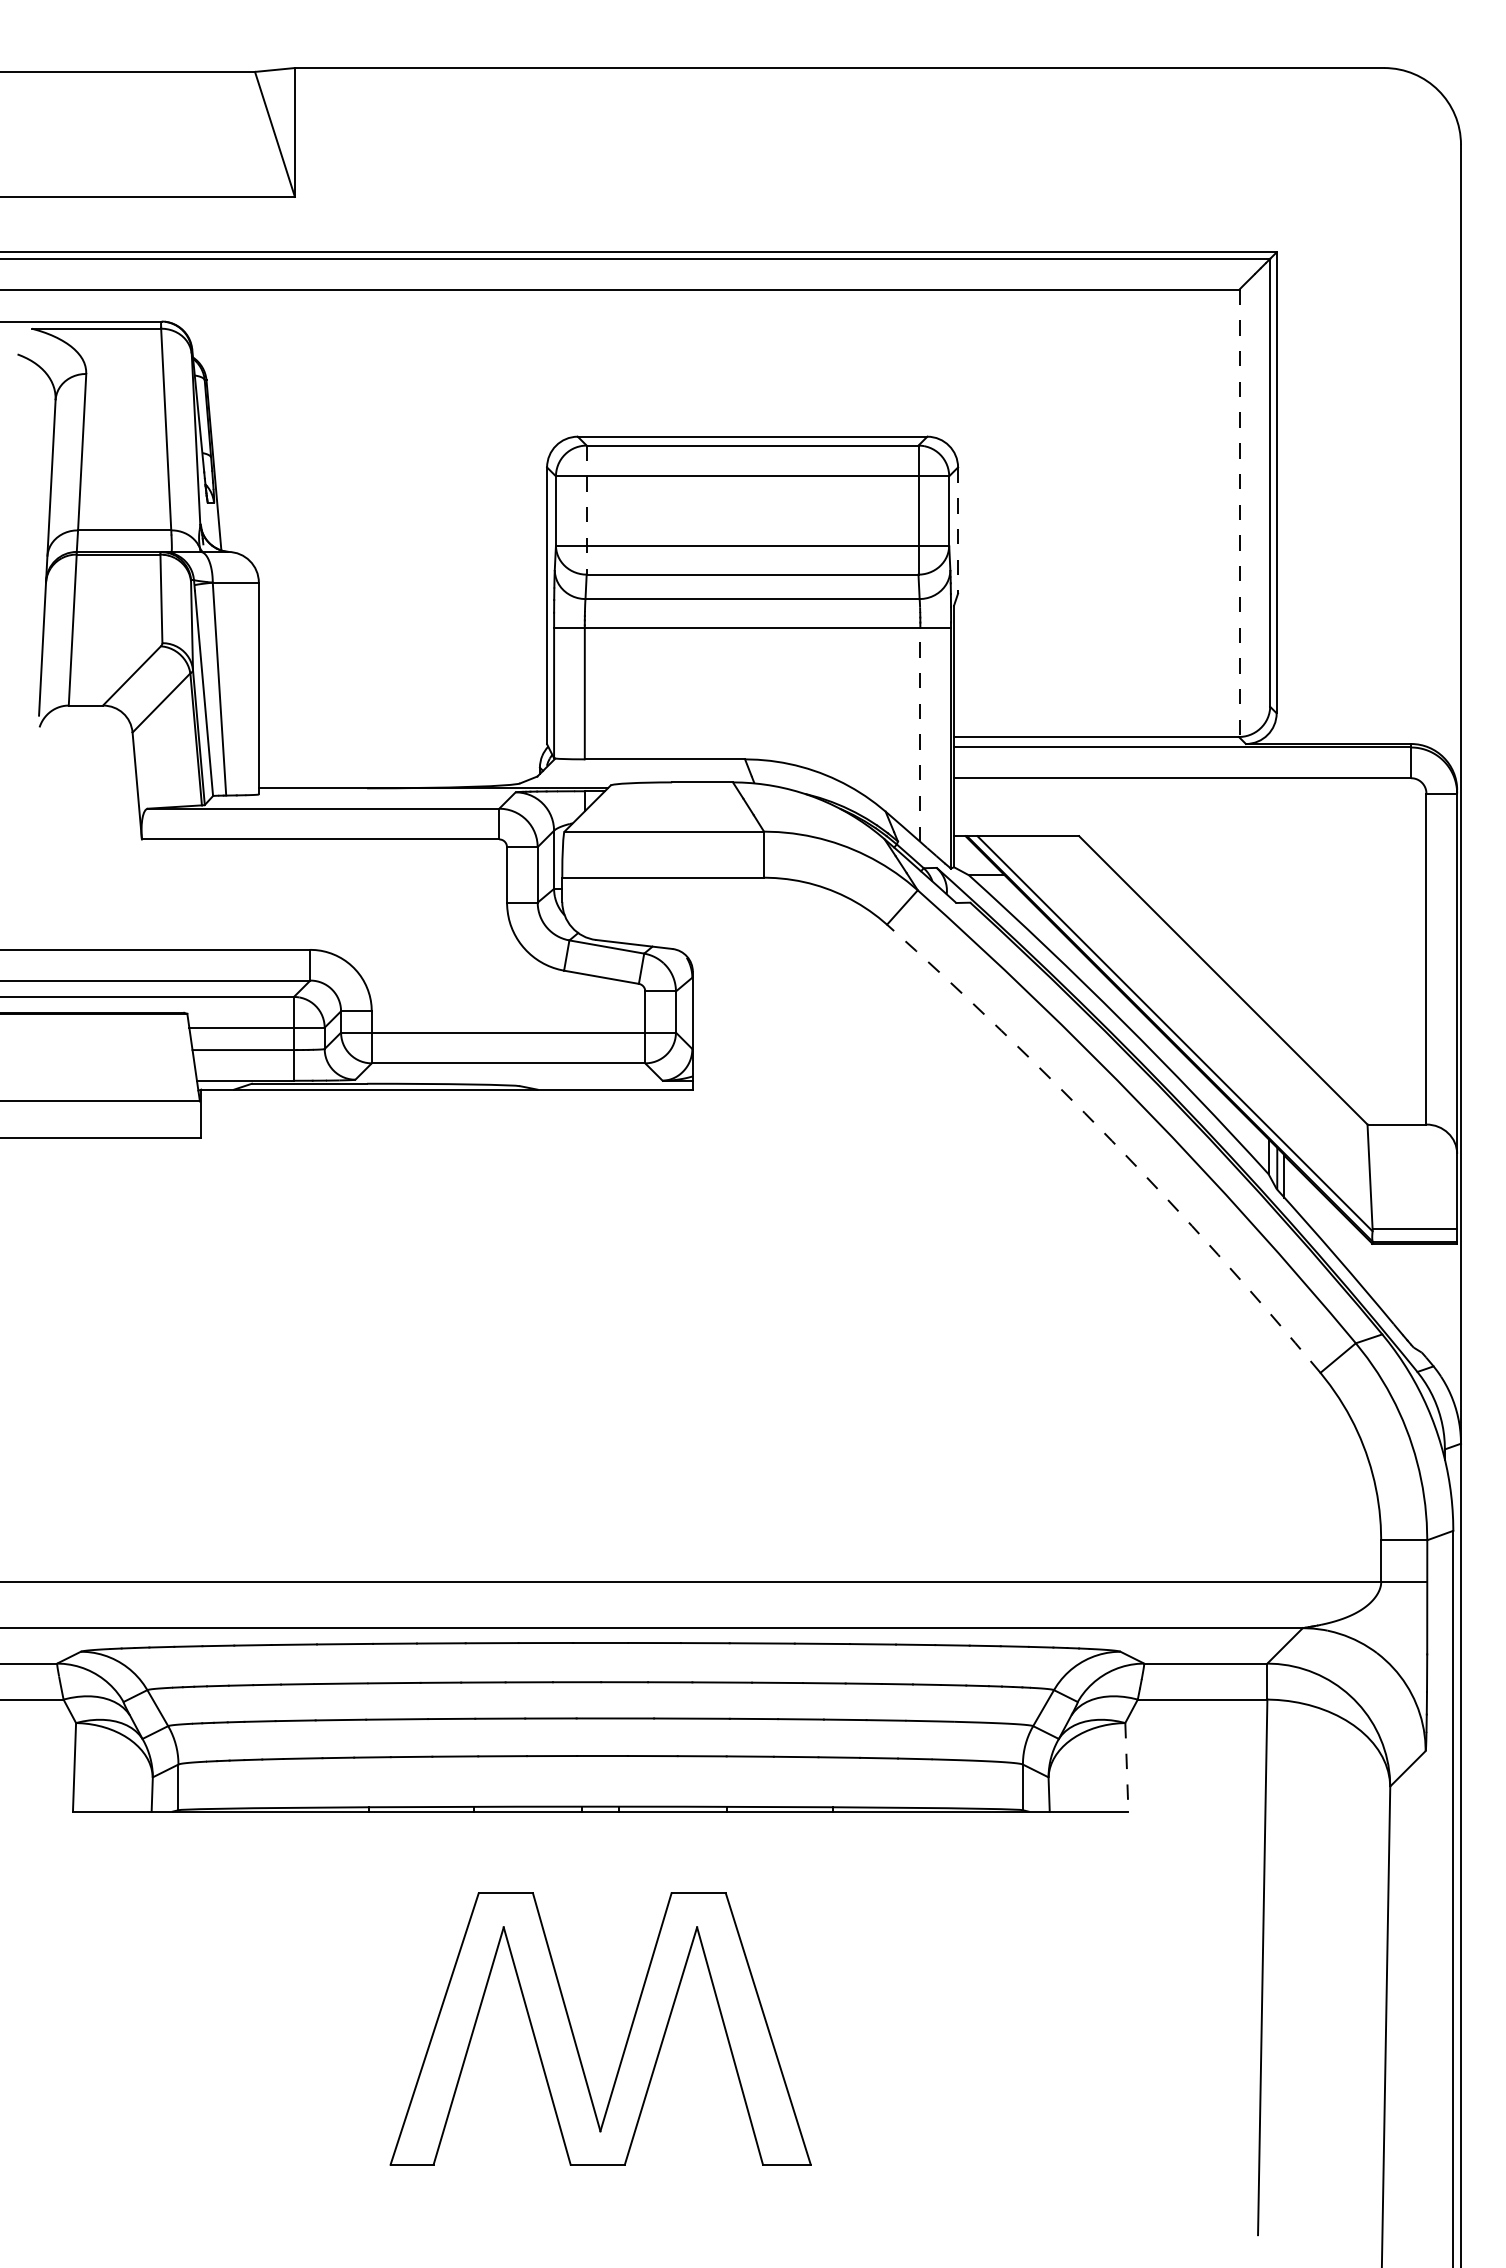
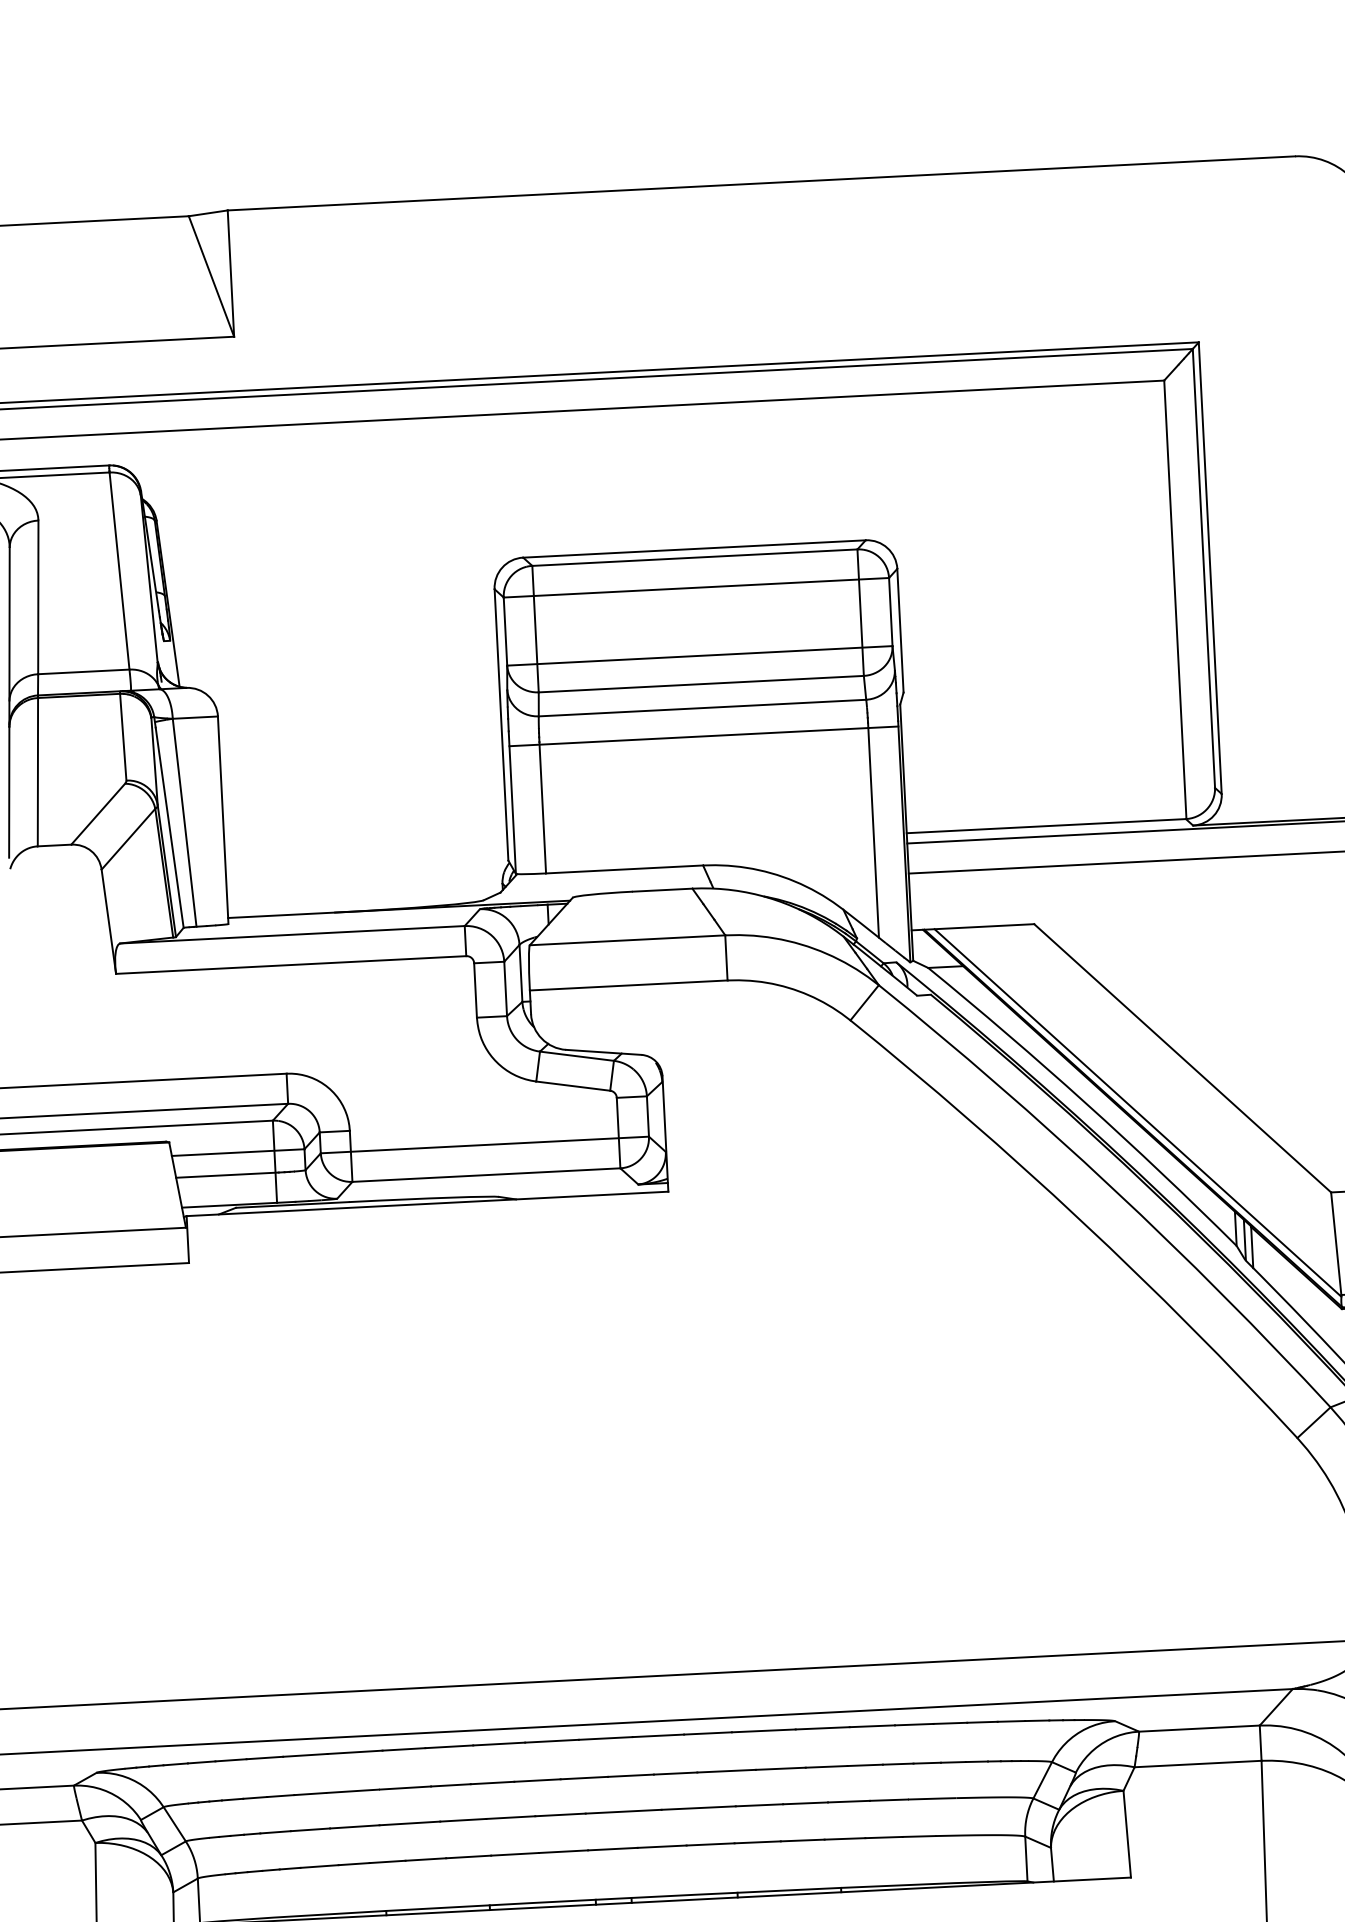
line: (586, 510) -> (535, 629), dashed -> solid
line: (1239, 513) -> (1175, 600), dashed -> solid
line: (958, 531) -> (900, 631), dashed -> solid
line: (920, 734) -> (873, 832), dashed -> solid
arc: (1111, 1140) -> (1081, 1220), dashed -> solid
line: (1126, 1767) -> (1126, 1834), dashed -> solid

